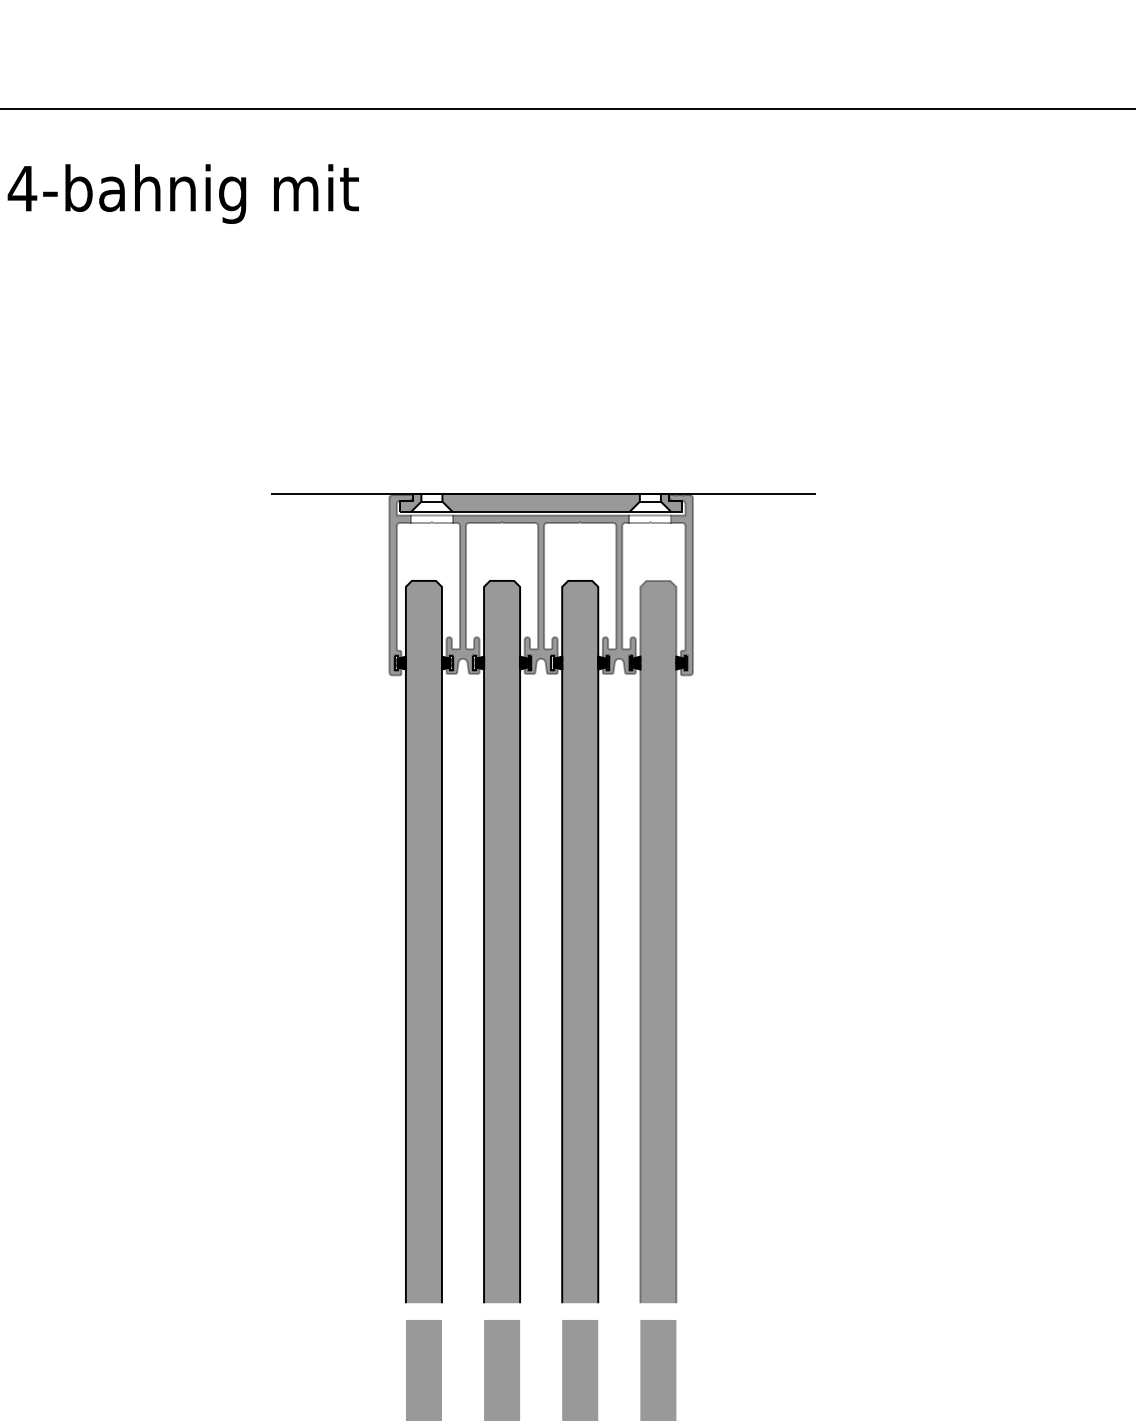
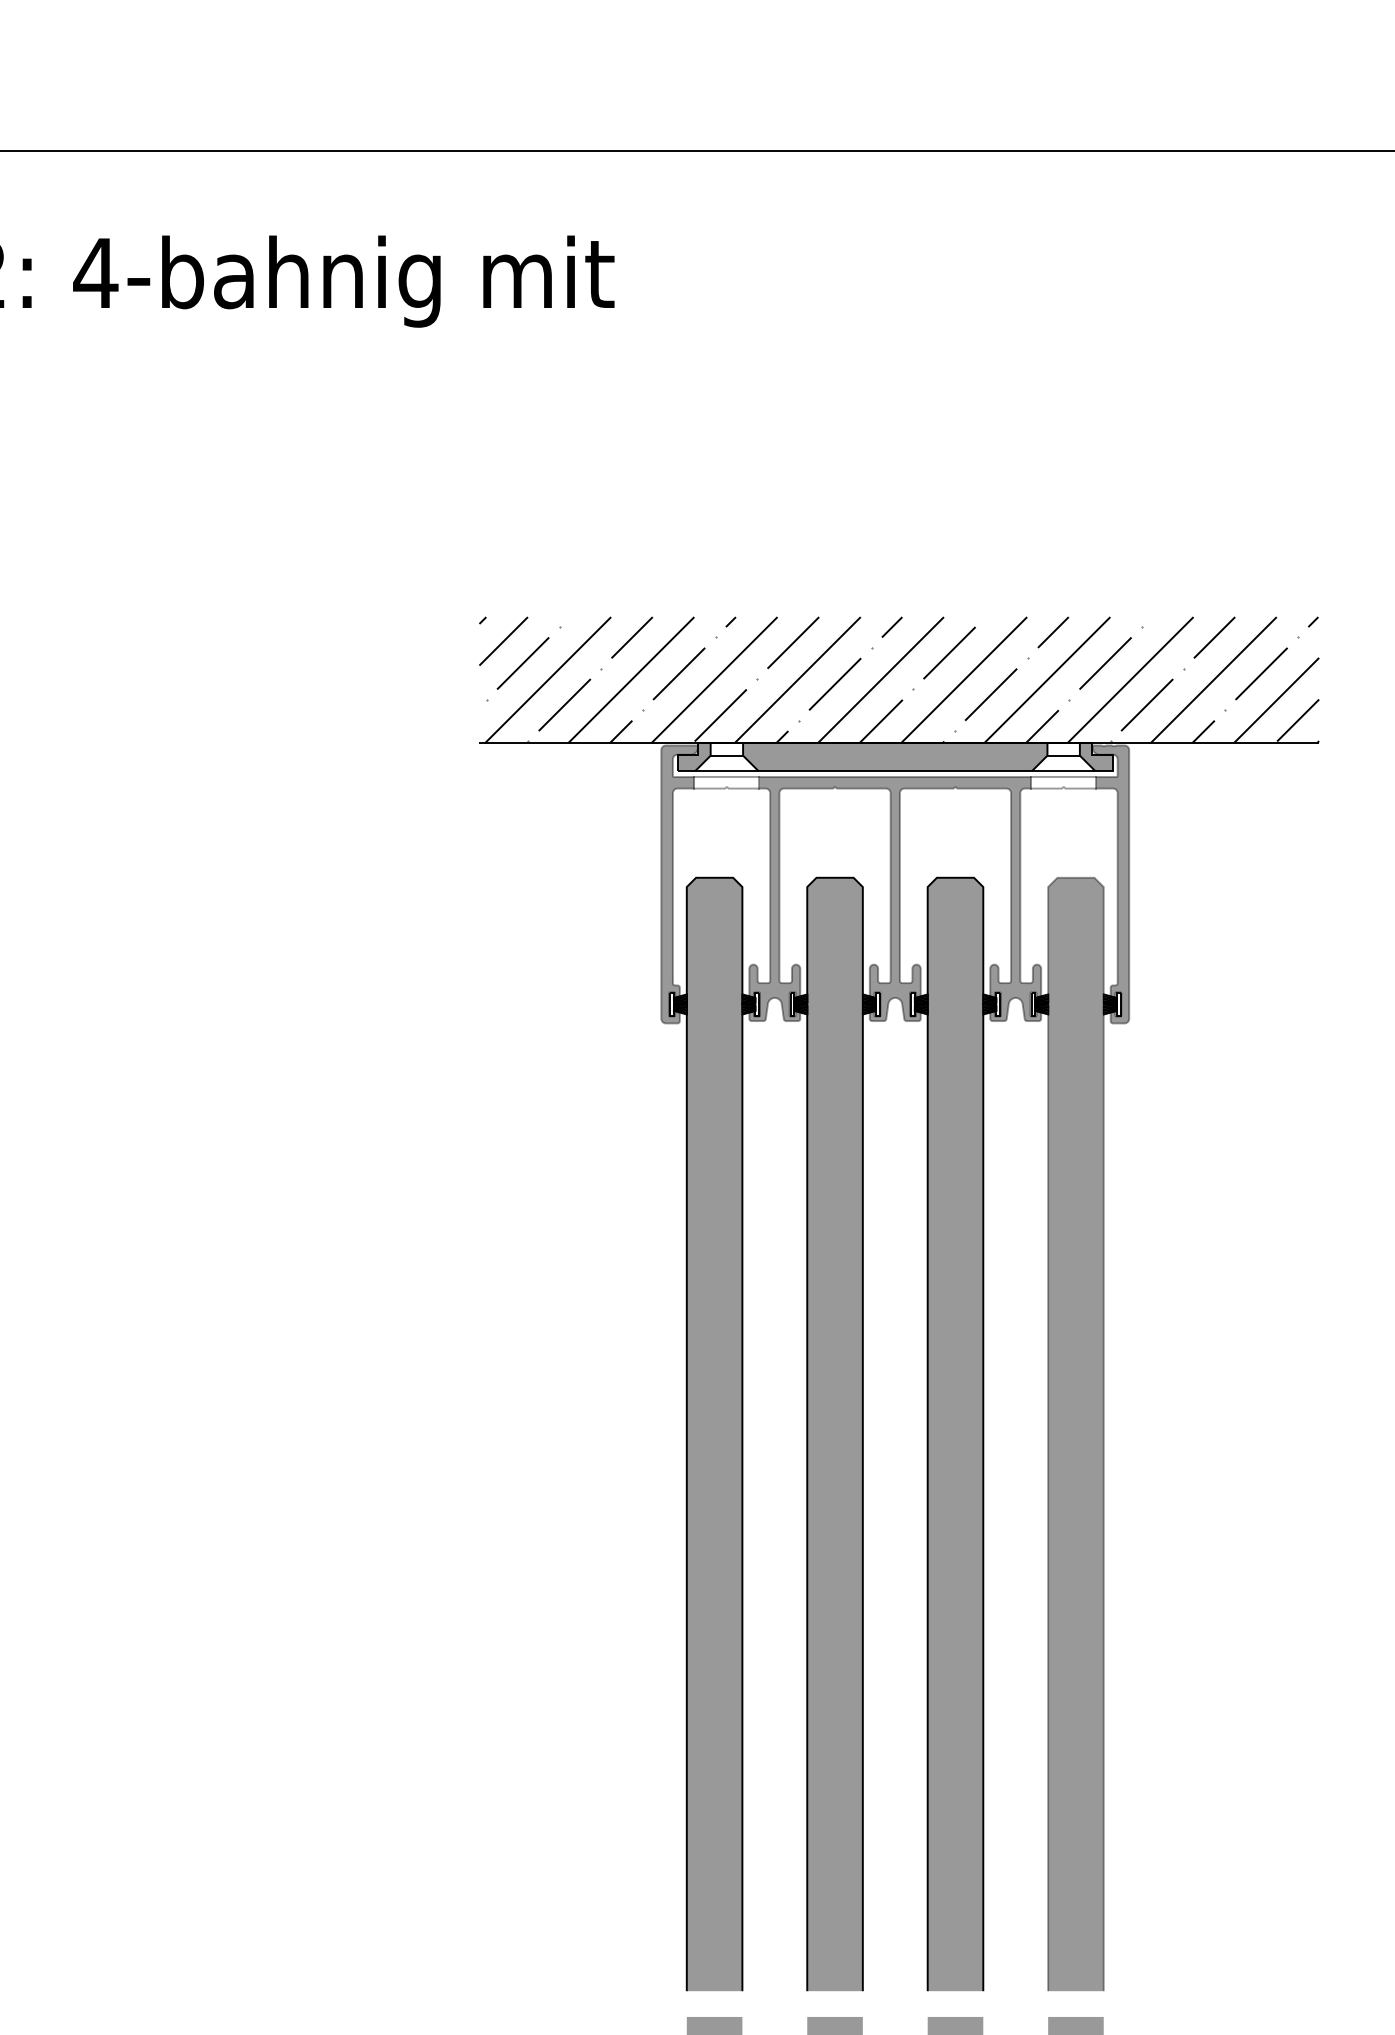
hatch: (543, 452) -> (898, 679), added

